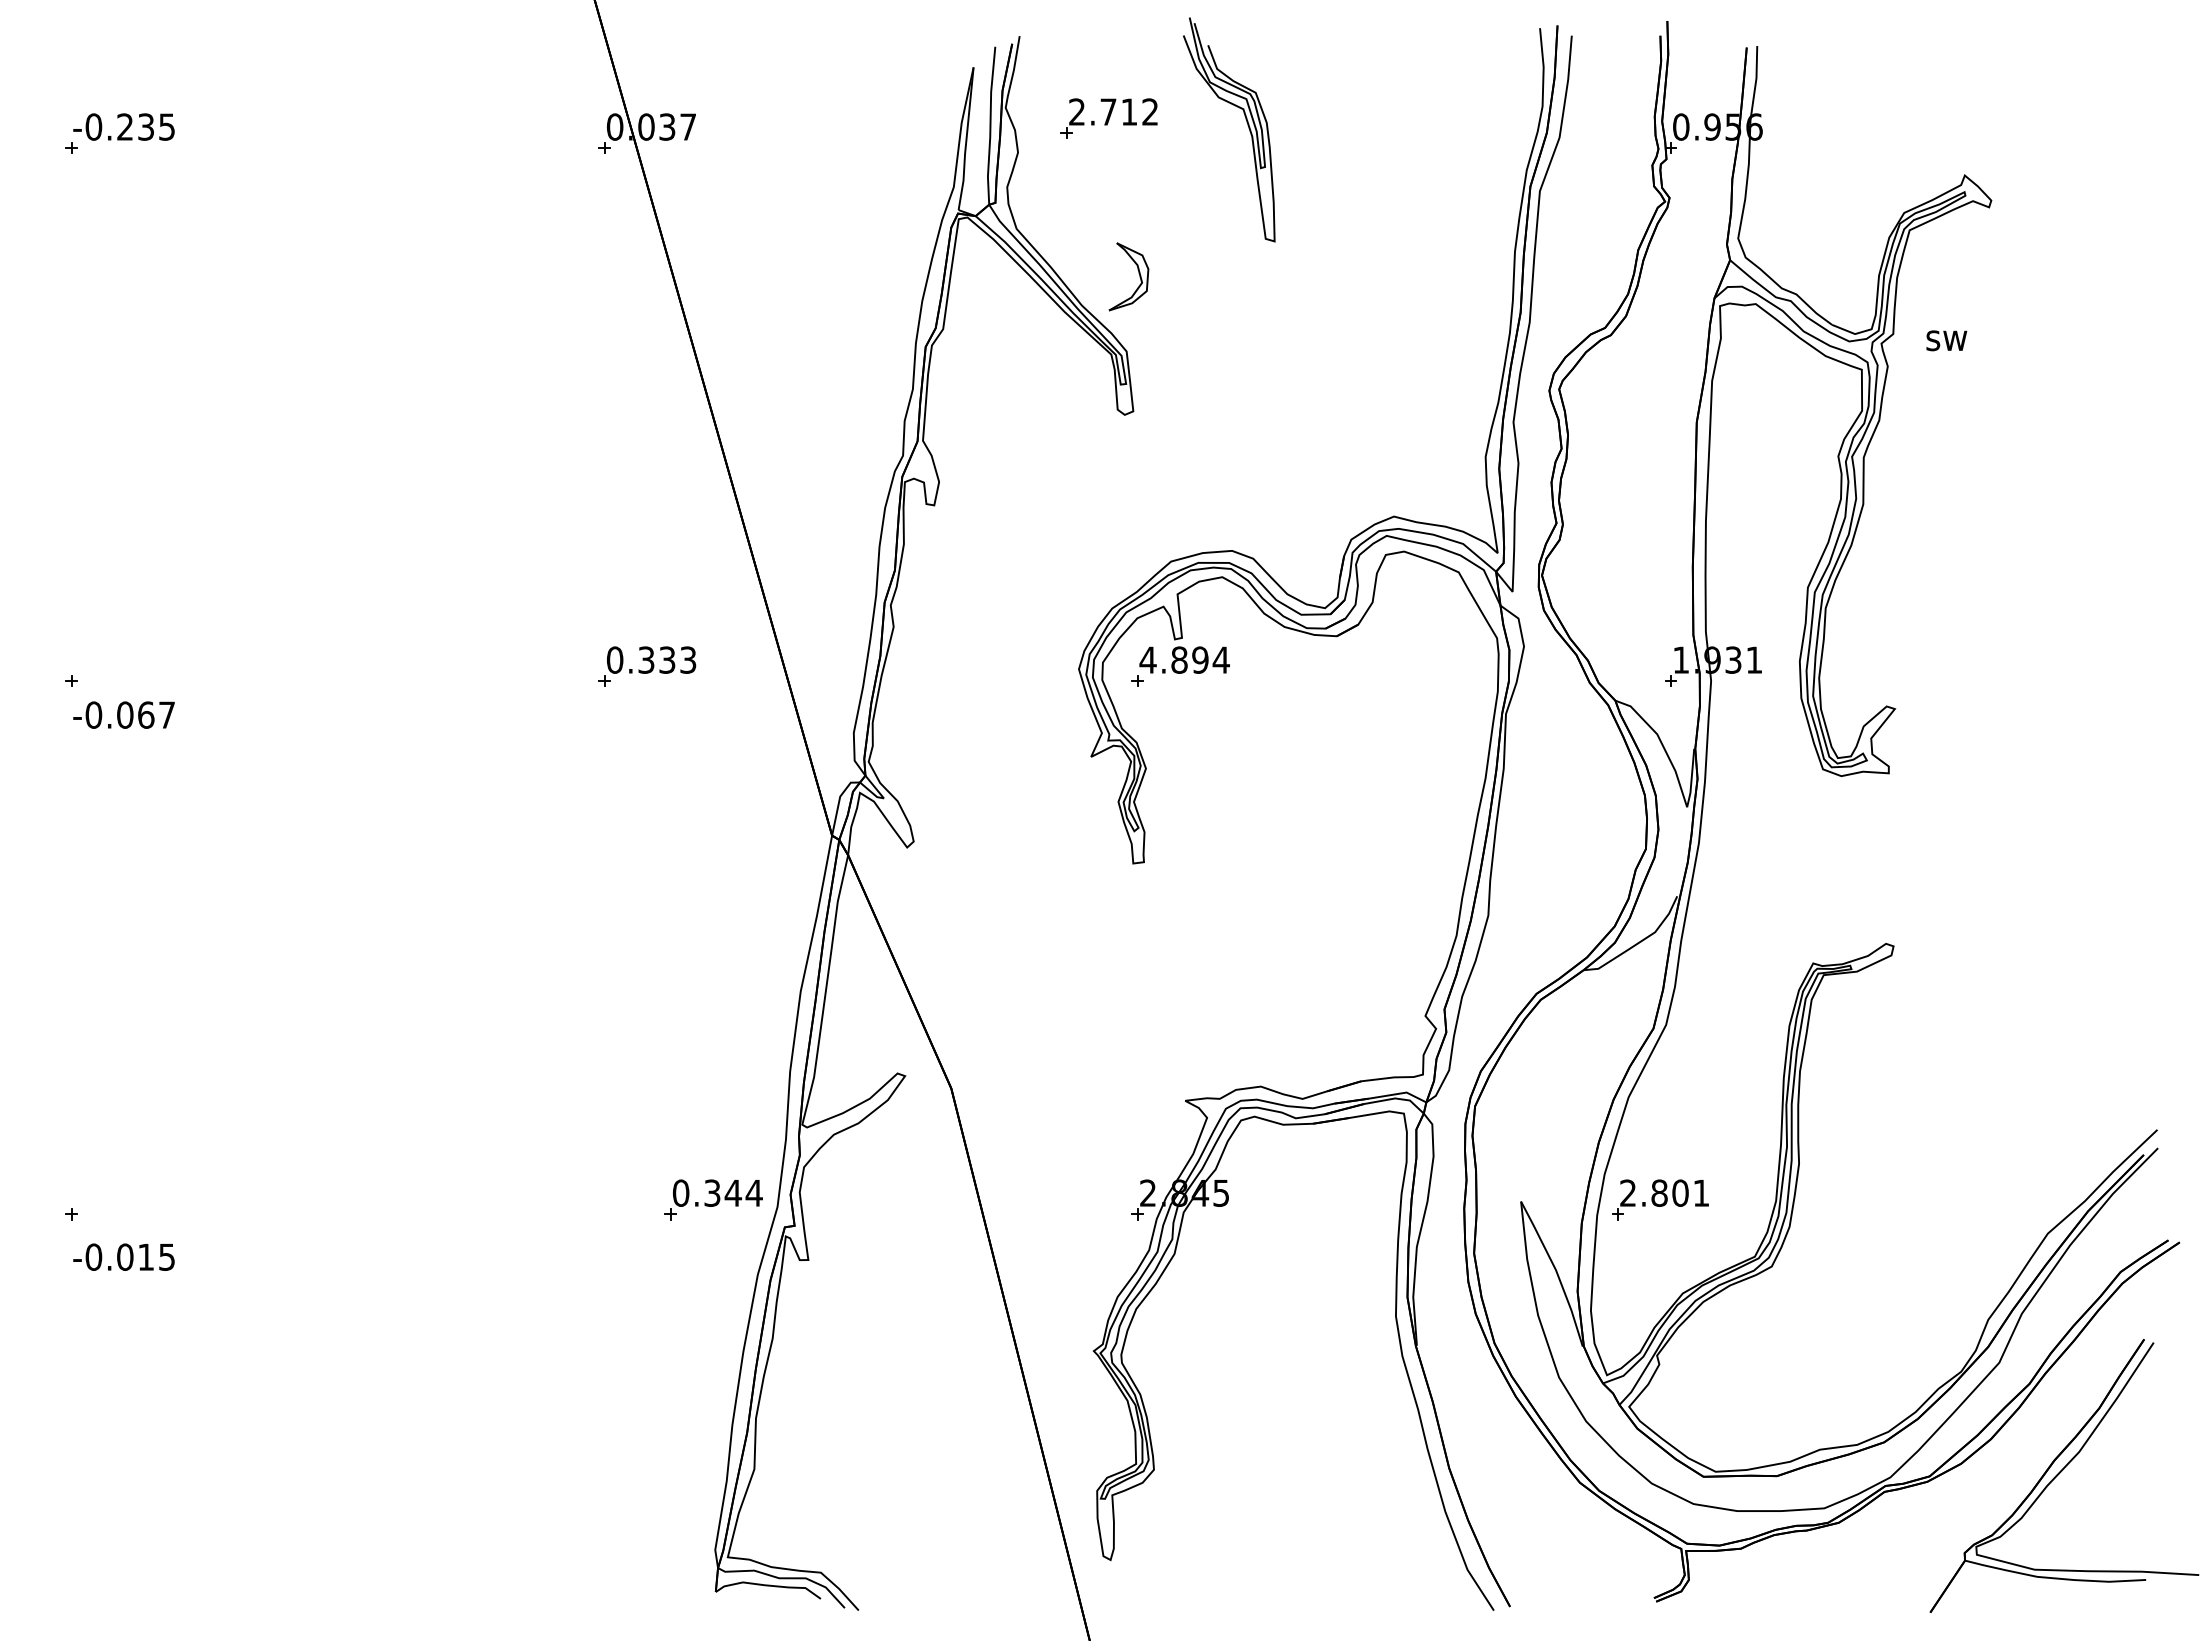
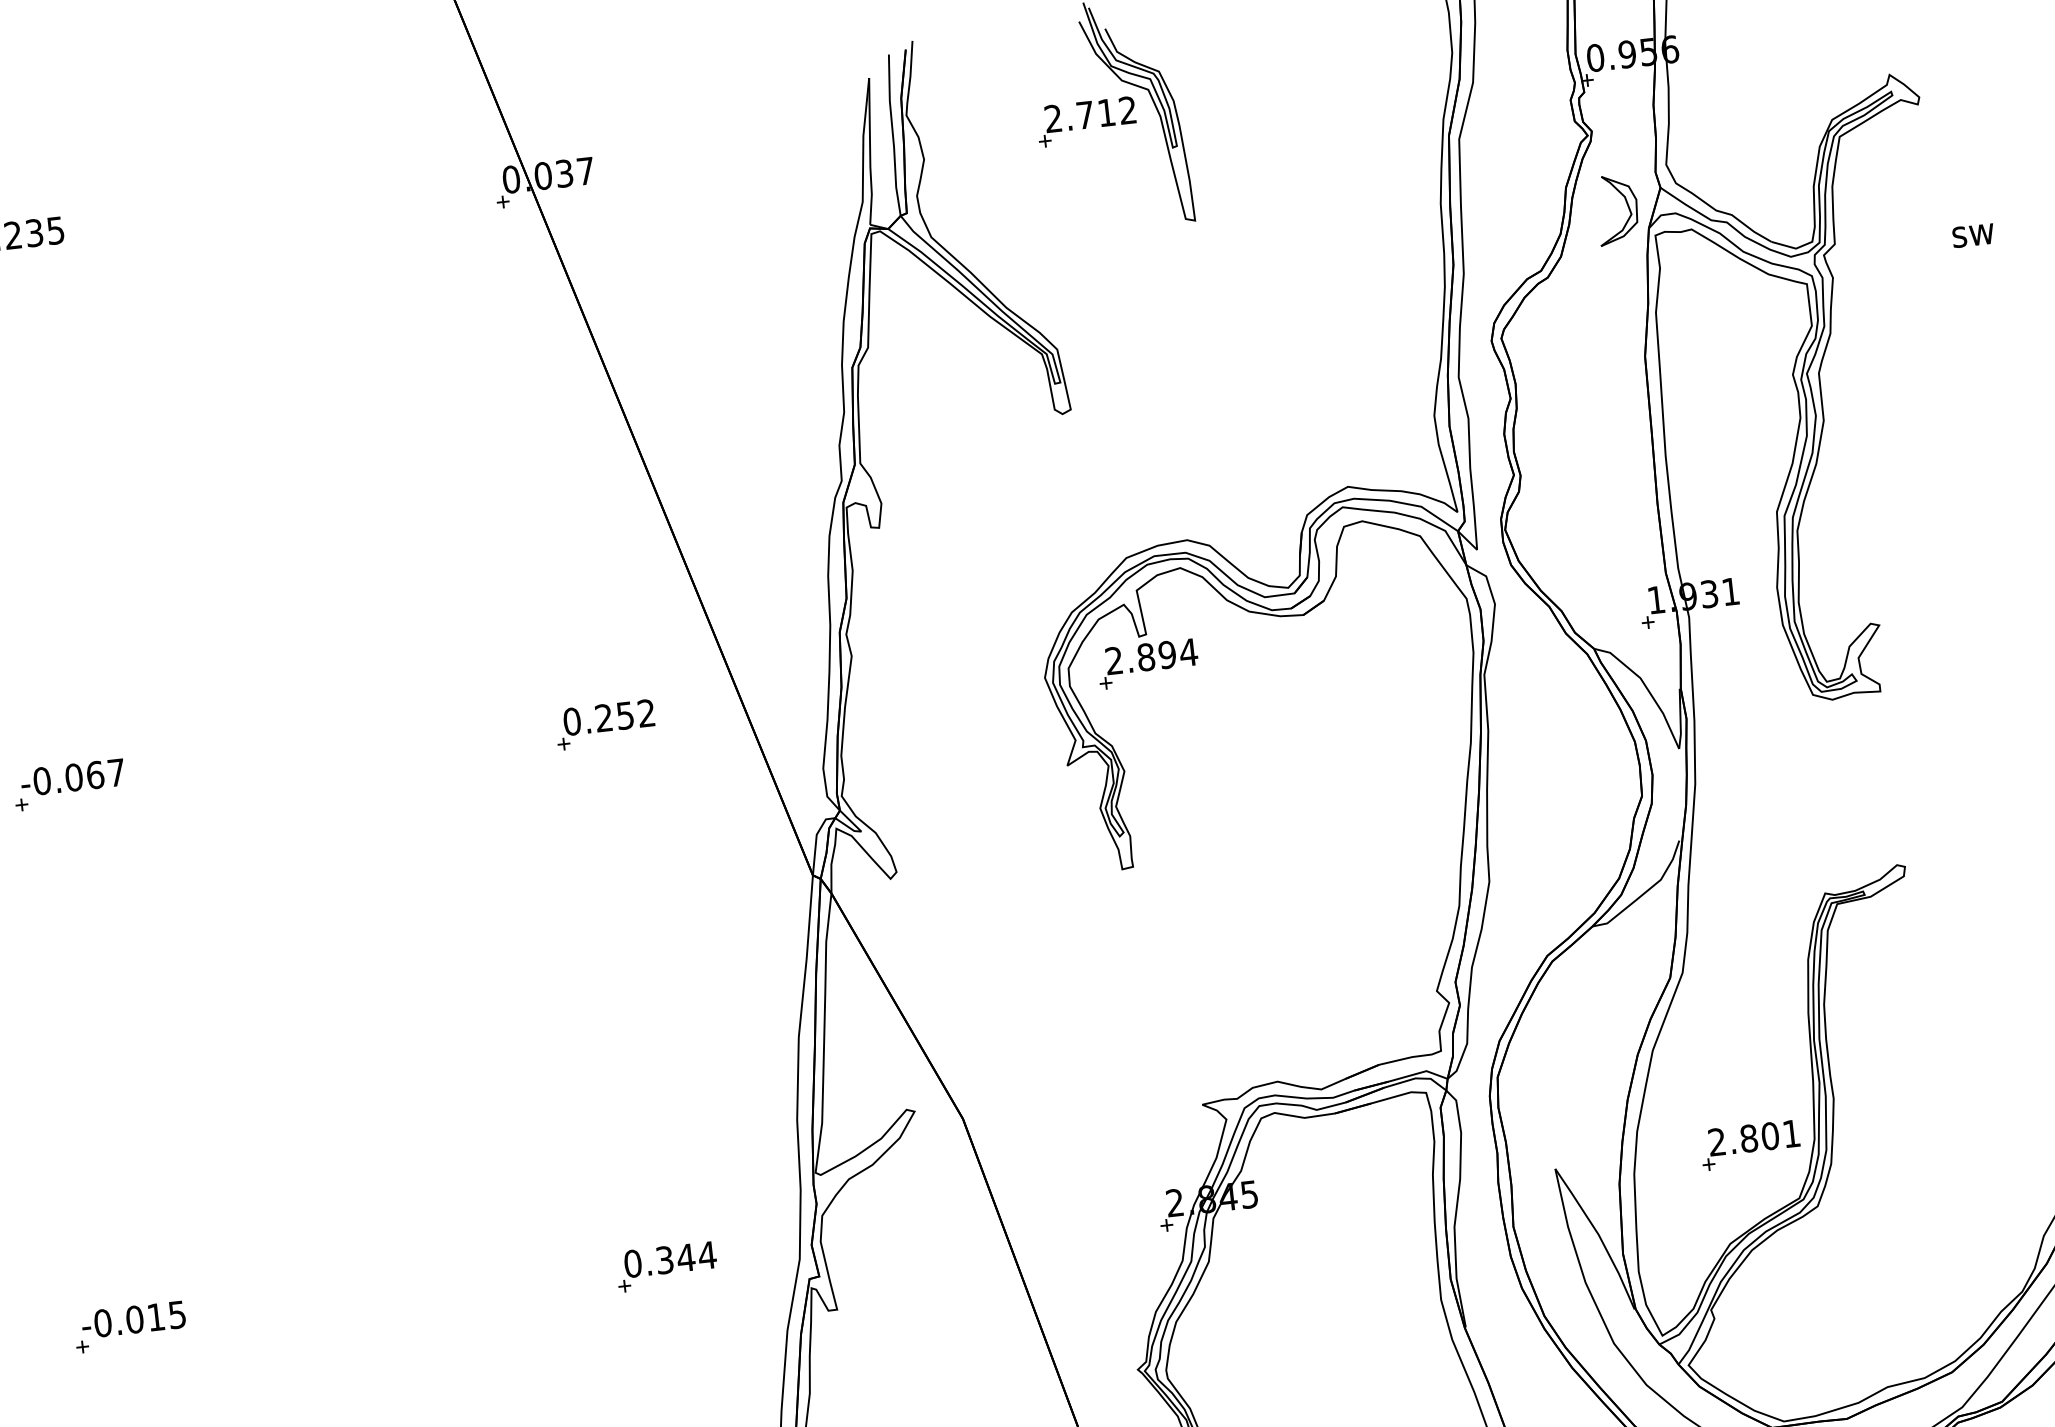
part: (1108, 118) -> (1086, 121), moved
part: (1138, 273) -> (1626, 205), moved
text: (1946, 340) -> (1973, 235), moved
text: (667, 659) -> (625, 715), 0.333 -> 0.252
text: (1147, 659) -> (1113, 660), 4.894 -> 2.894
text: (123, 714) -> (72, 777), moved
part: (713, 1199) -> (666, 1266), moved
part: (1660, 1199) -> (1750, 1144), moved
text: (123, 1256) -> (133, 1319), moved

